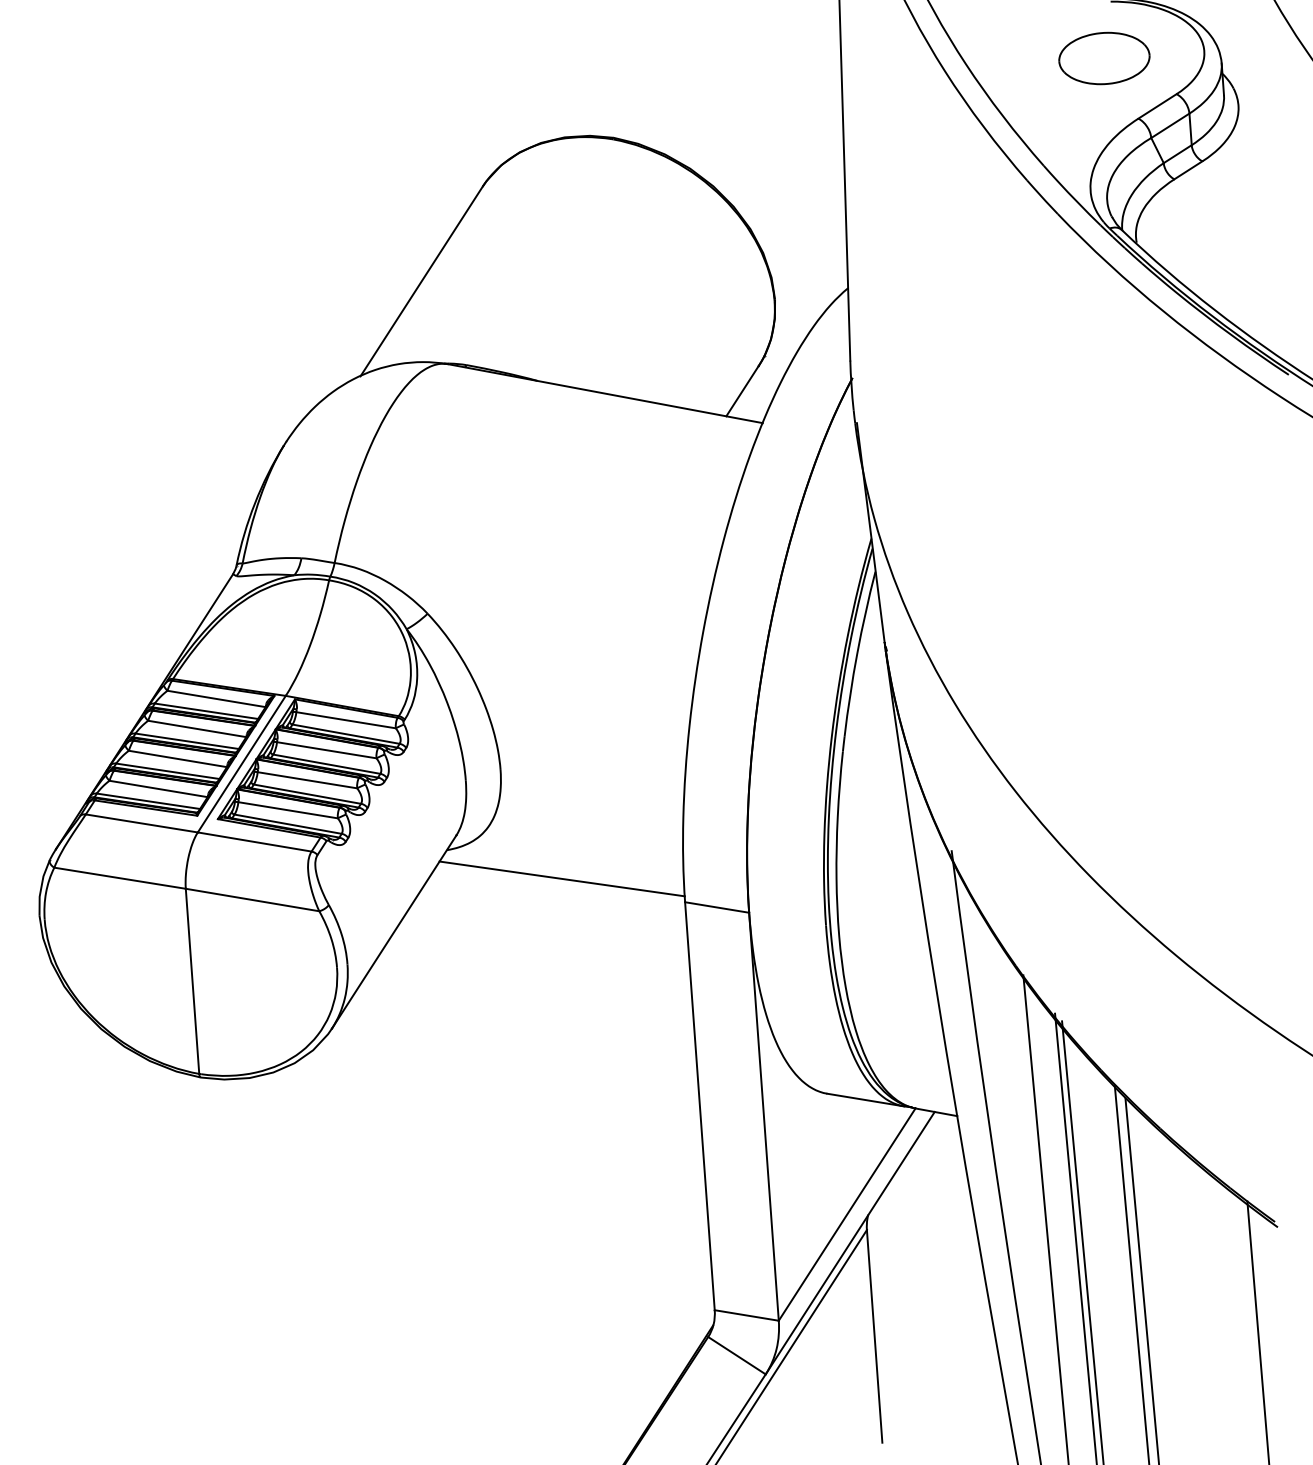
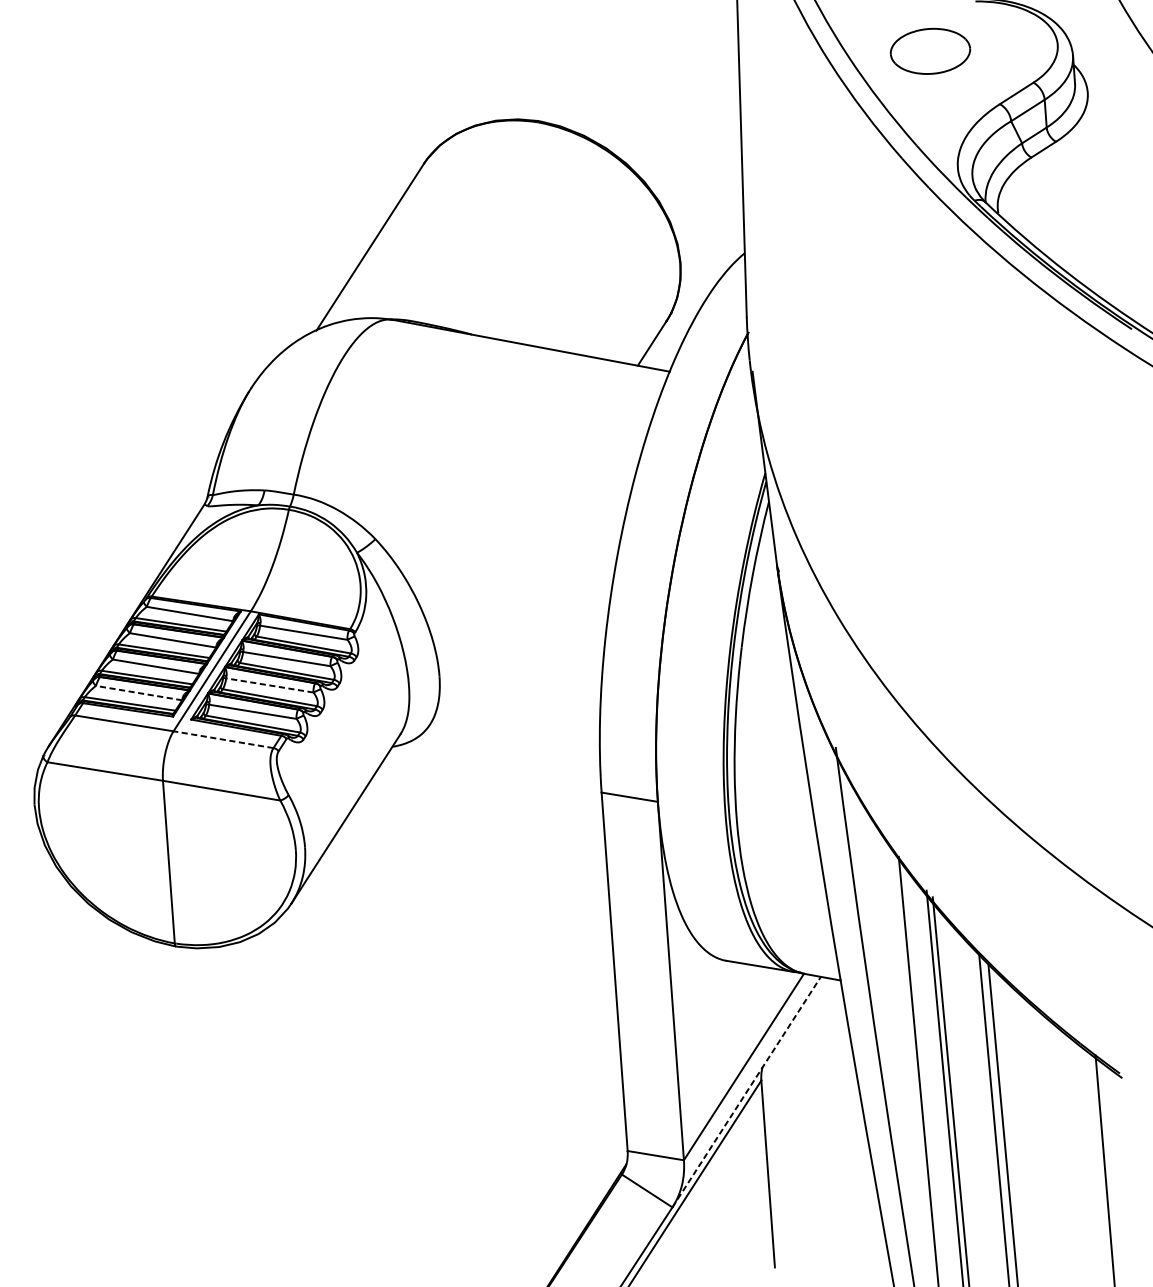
part: (1104, 58) -> (930, 51), moved
line: (306, 780) -> (269, 685), solid -> dashed
line: (158, 788) -> (139, 692), solid -> dashed
line: (254, 842) -> (223, 740), solid -> dashed
line: (561, 878) -> (493, 771), removed
line: (850, 1242) -> (746, 1091), solid -> dashed

